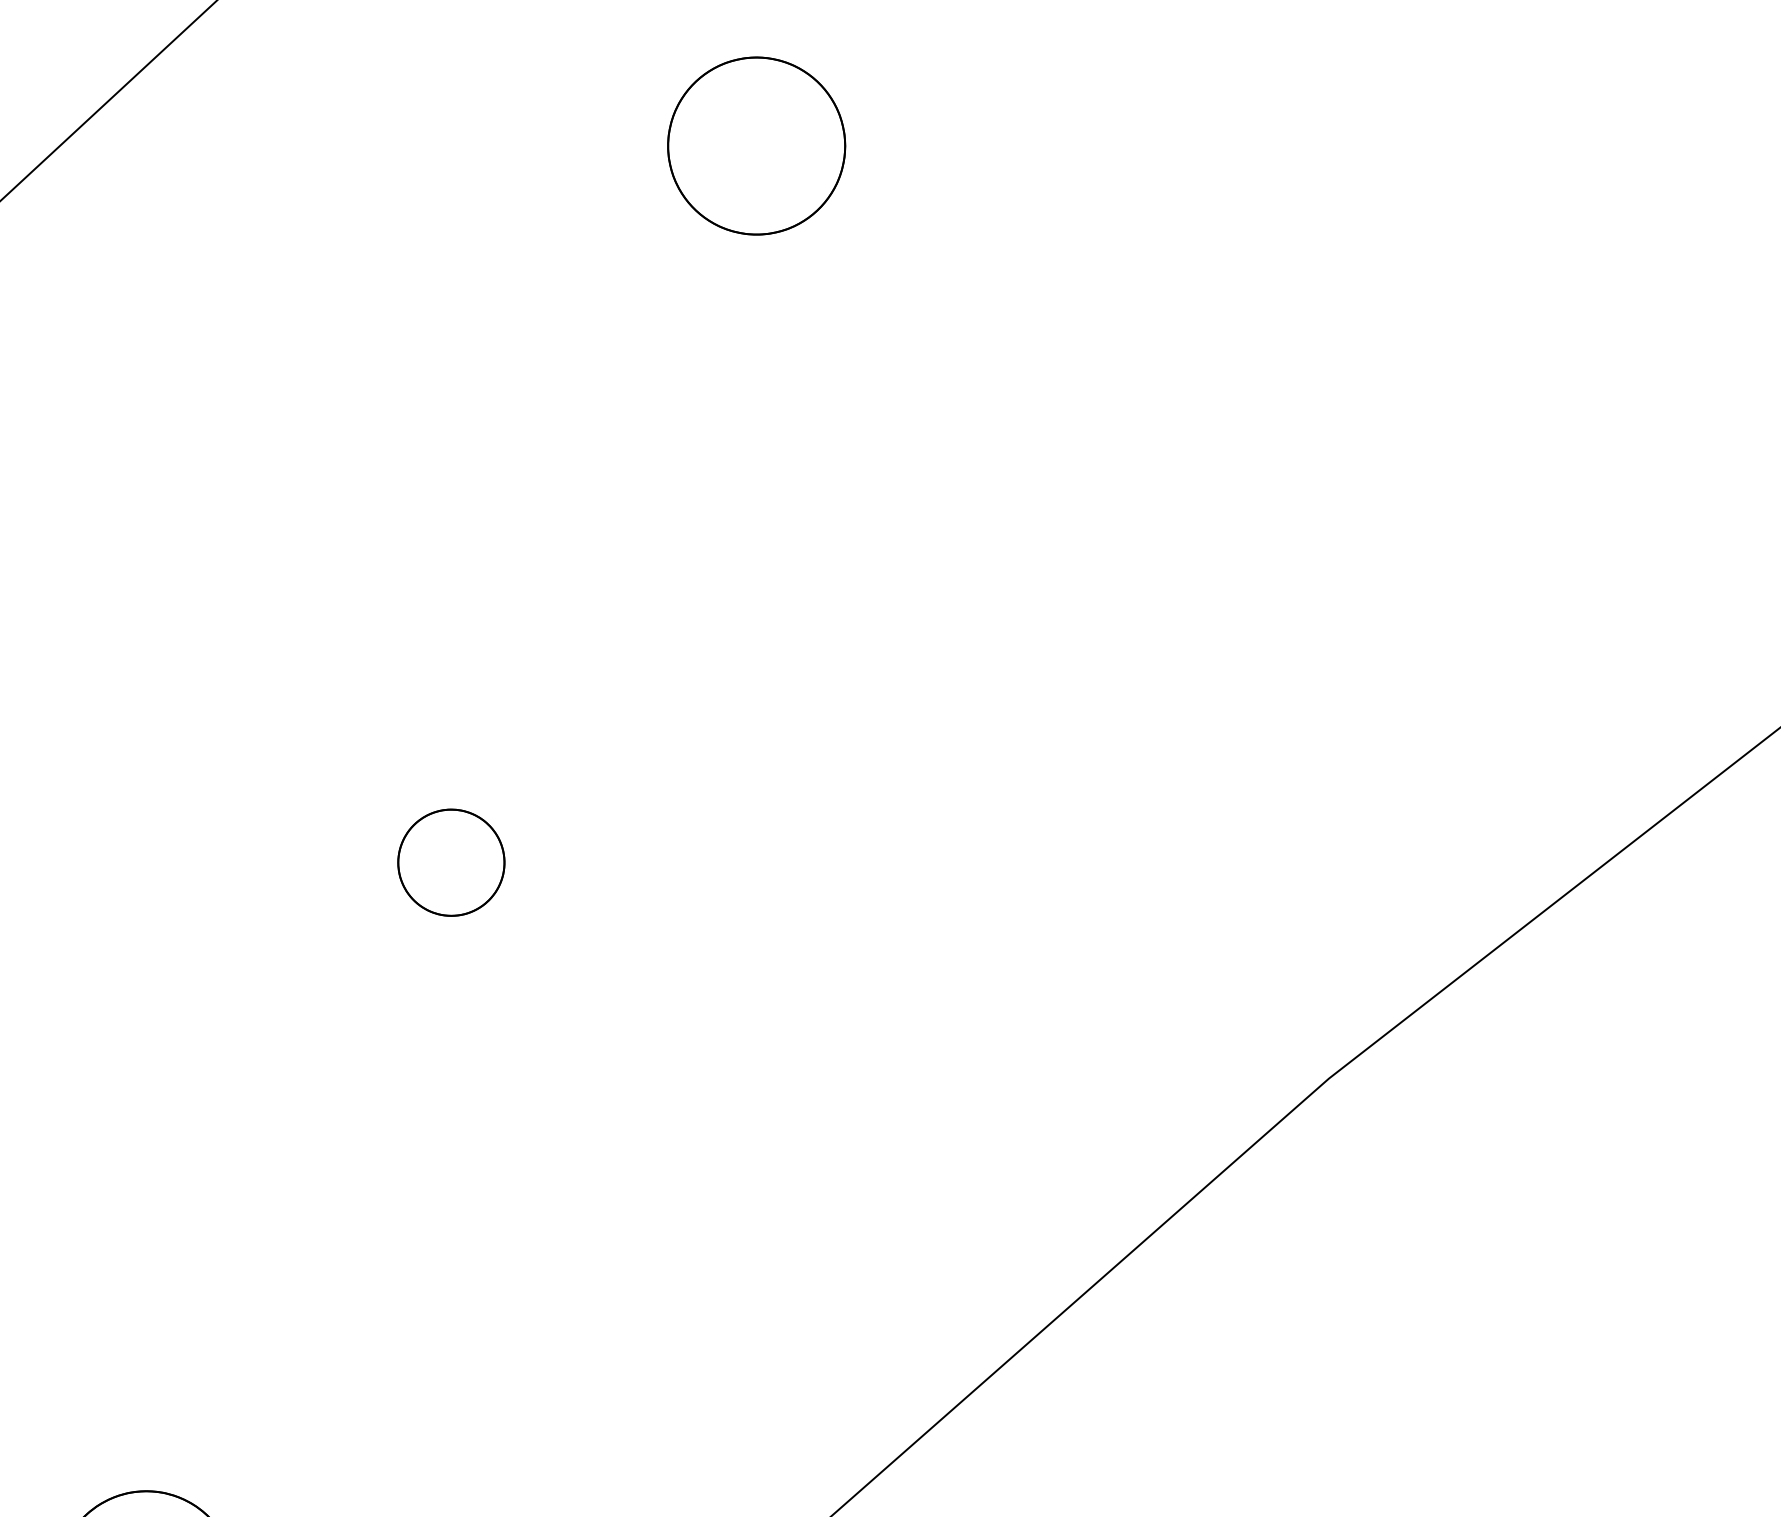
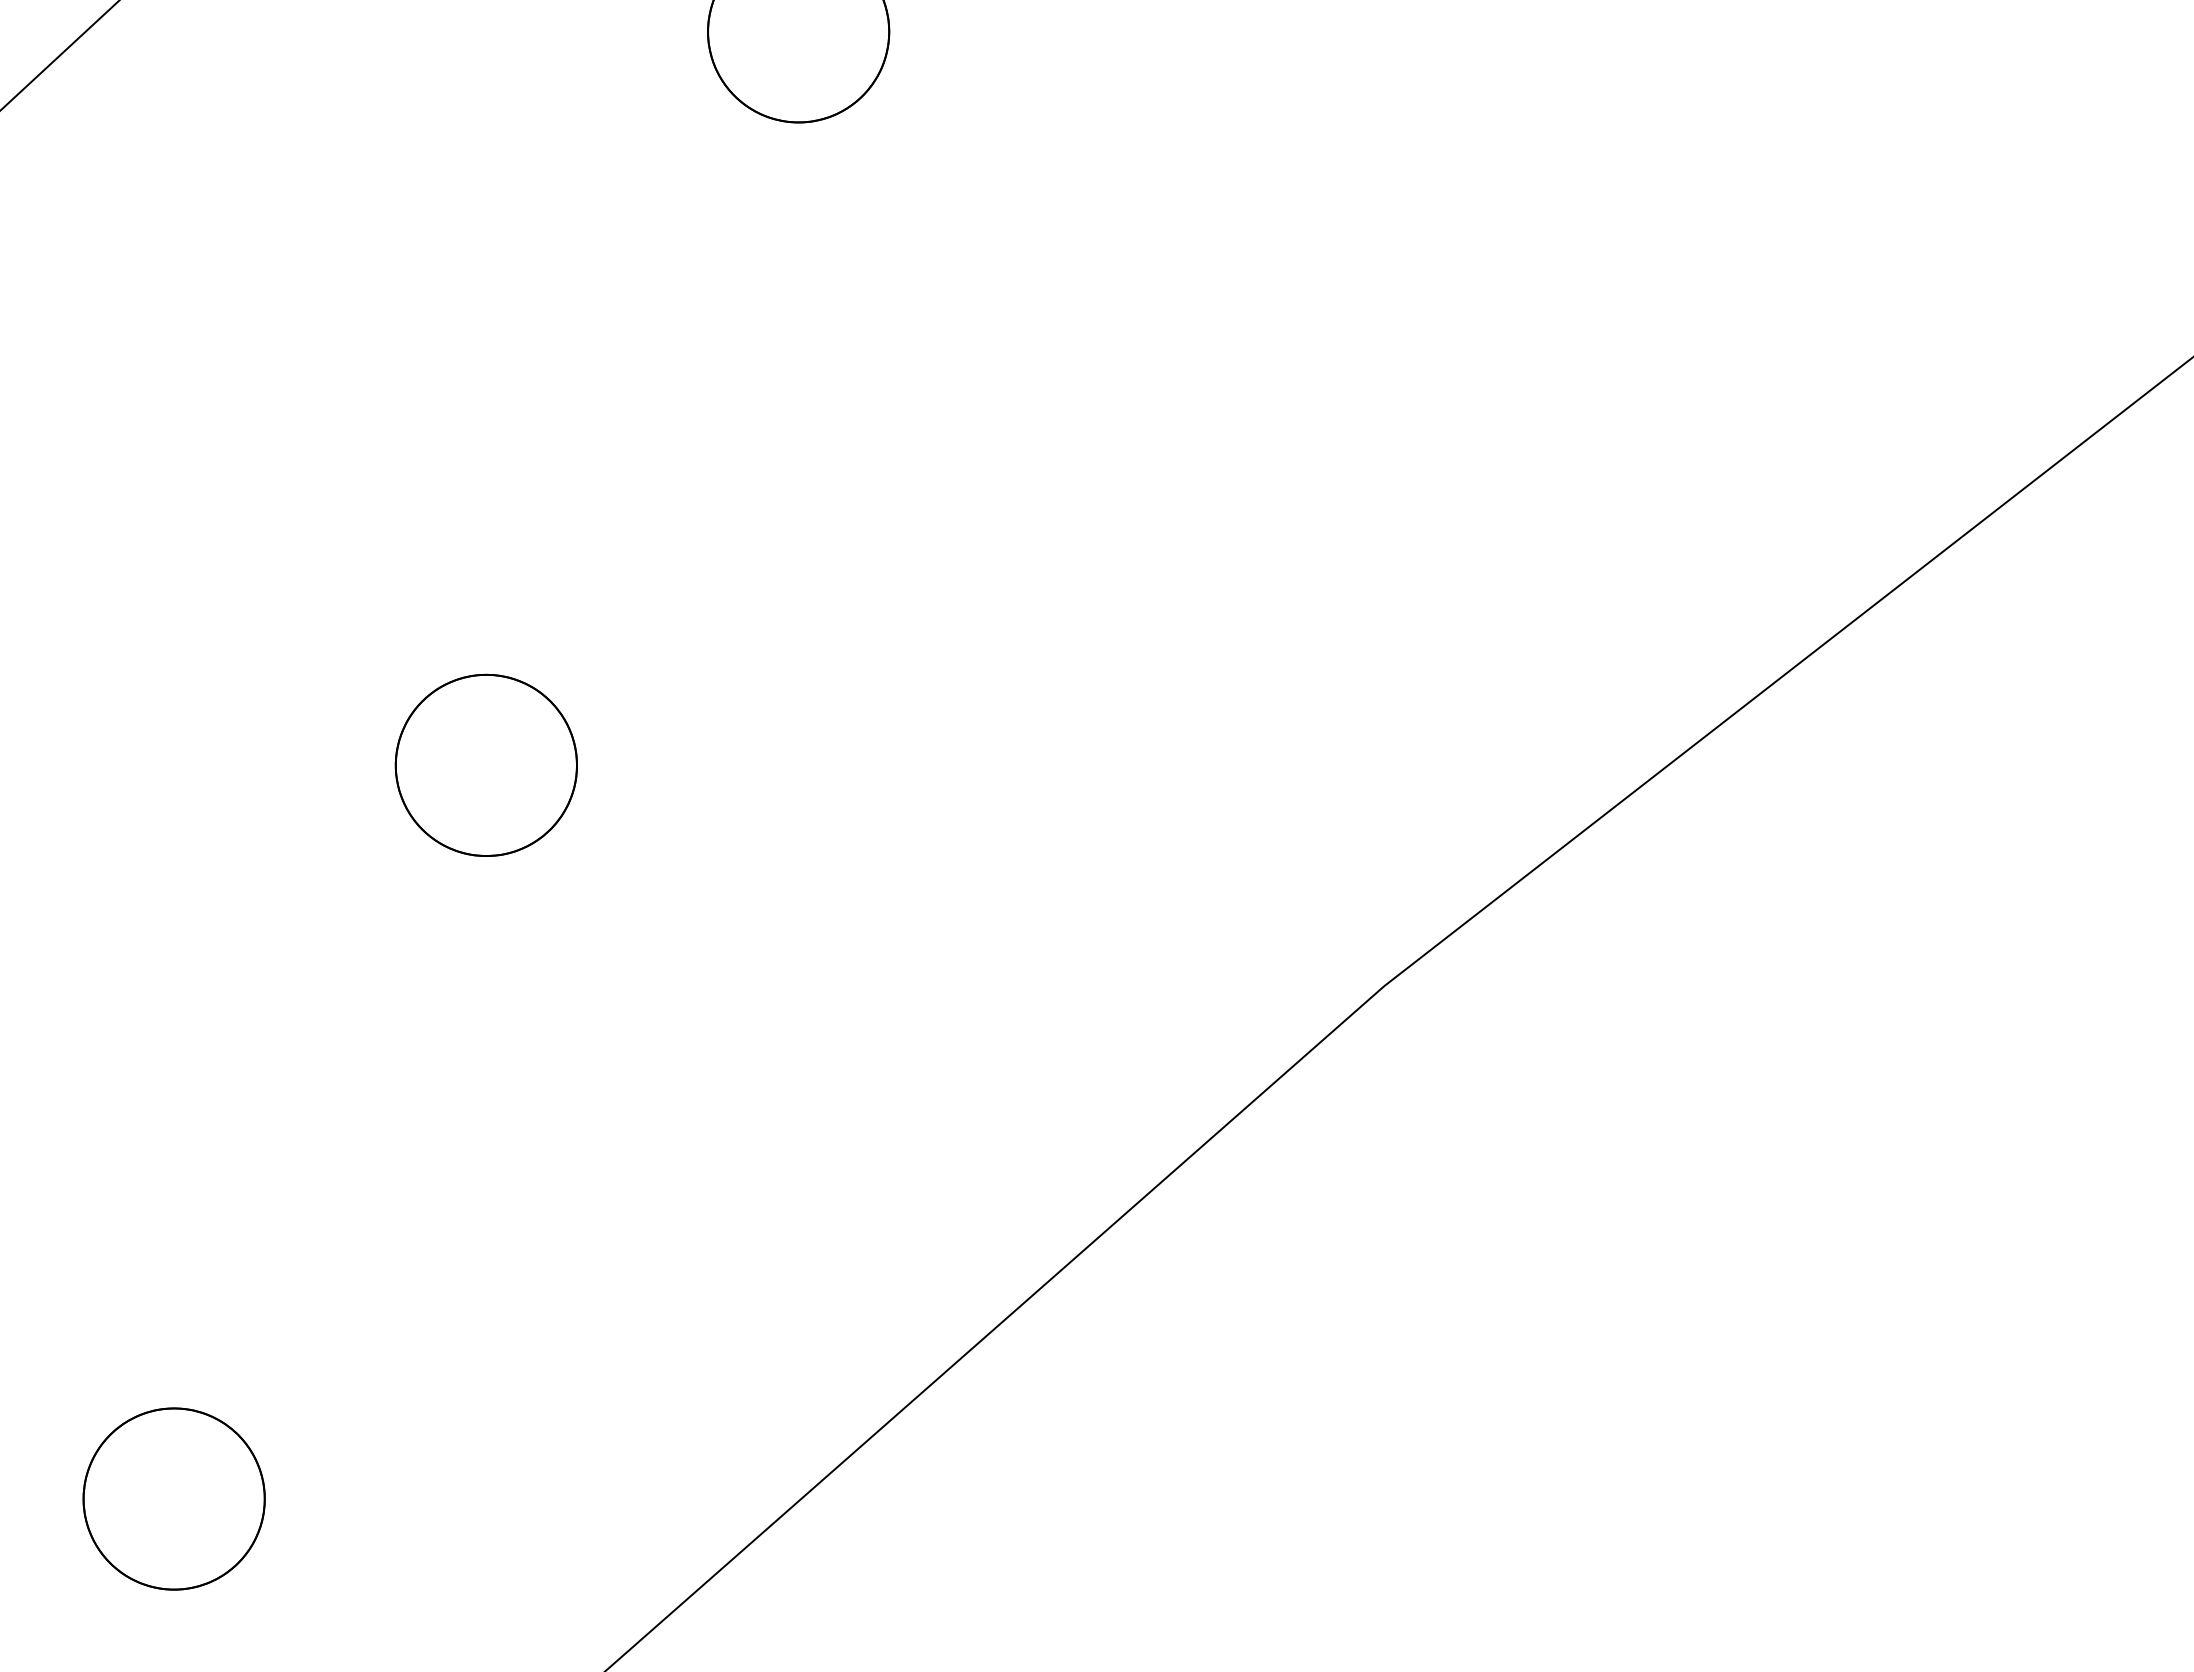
part: (450, 861) -> (485, 764), size x1.67

